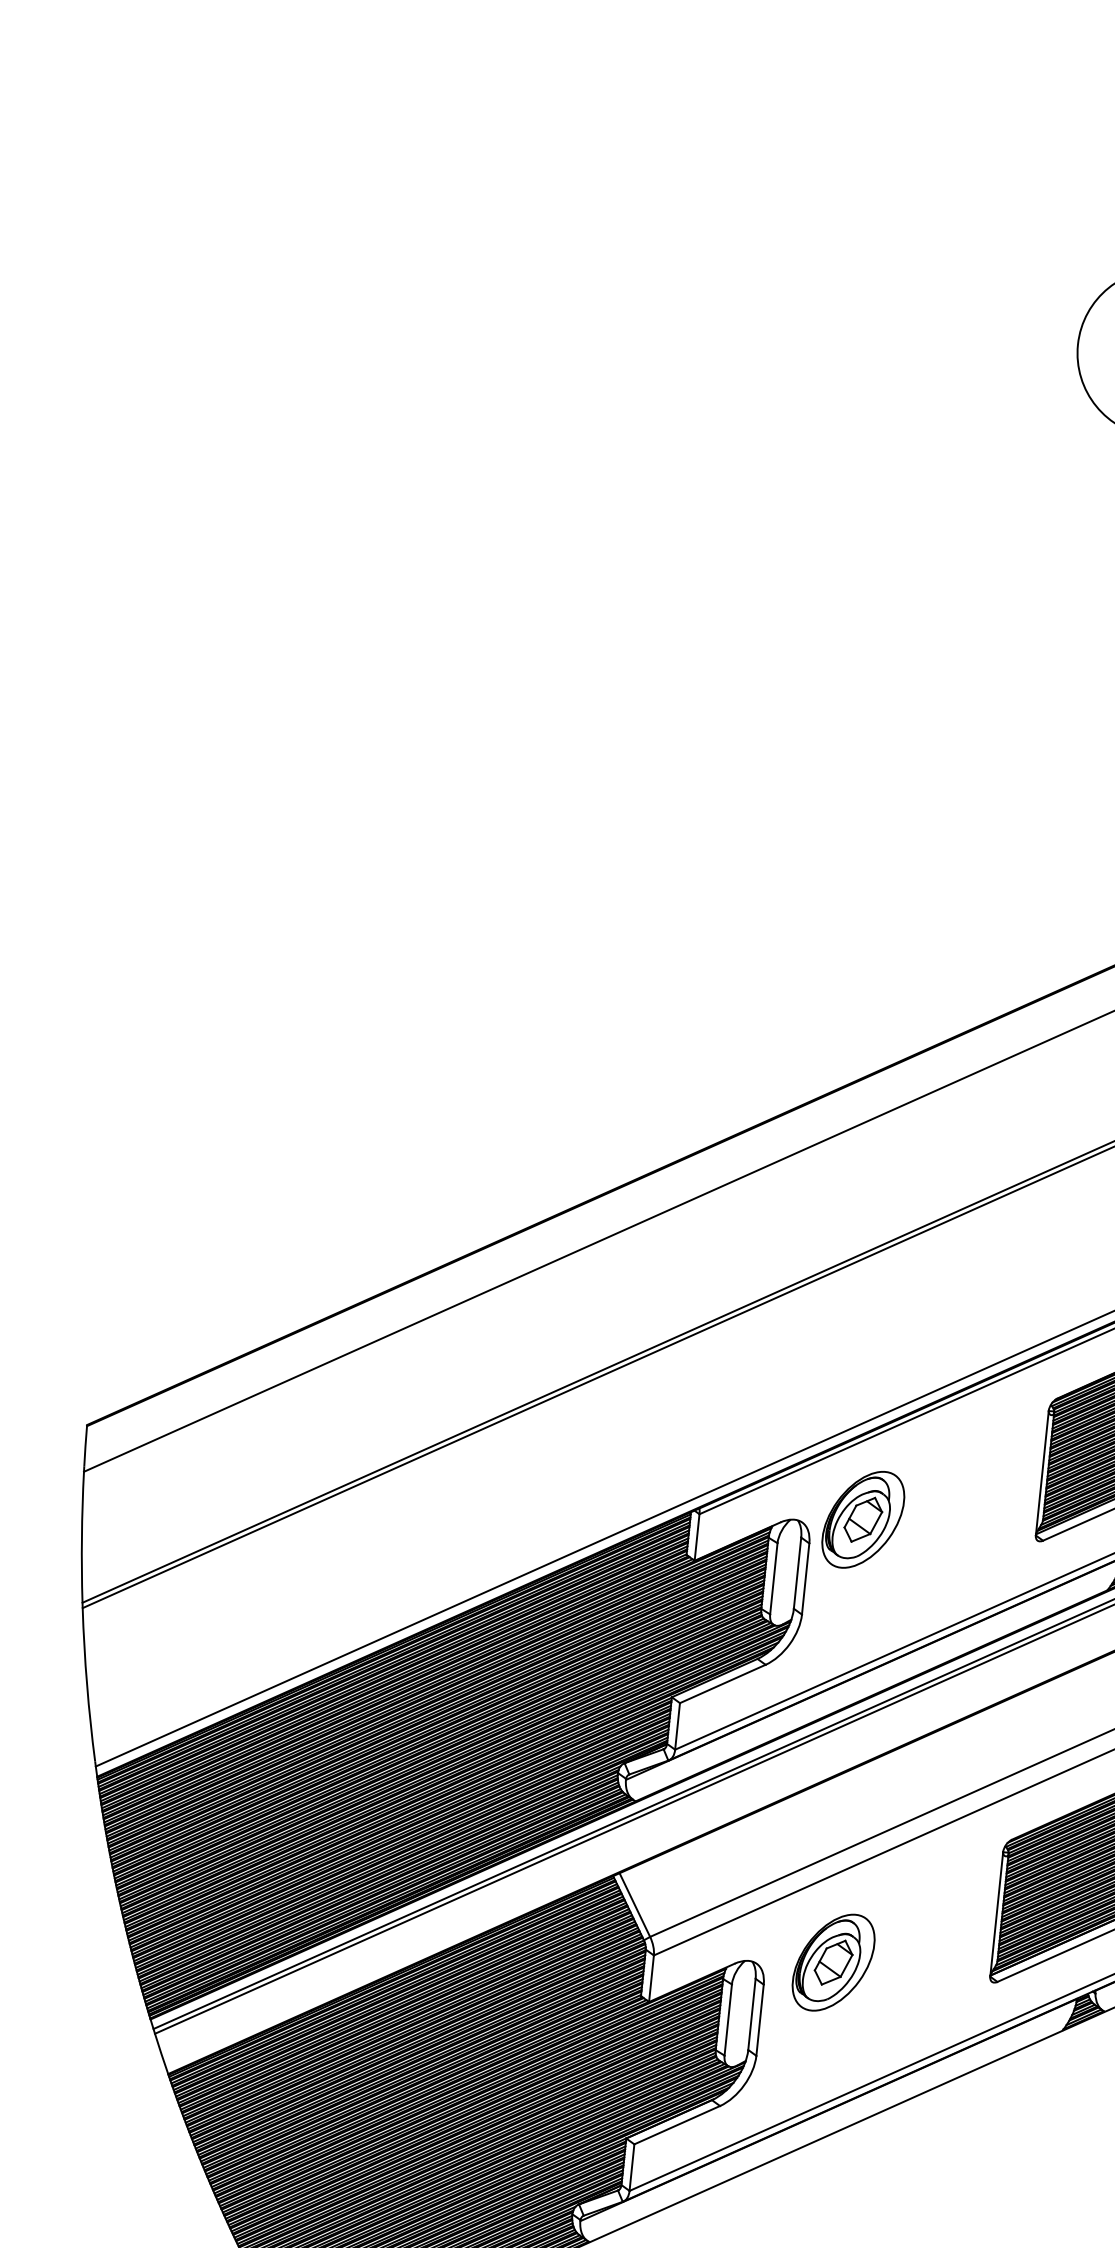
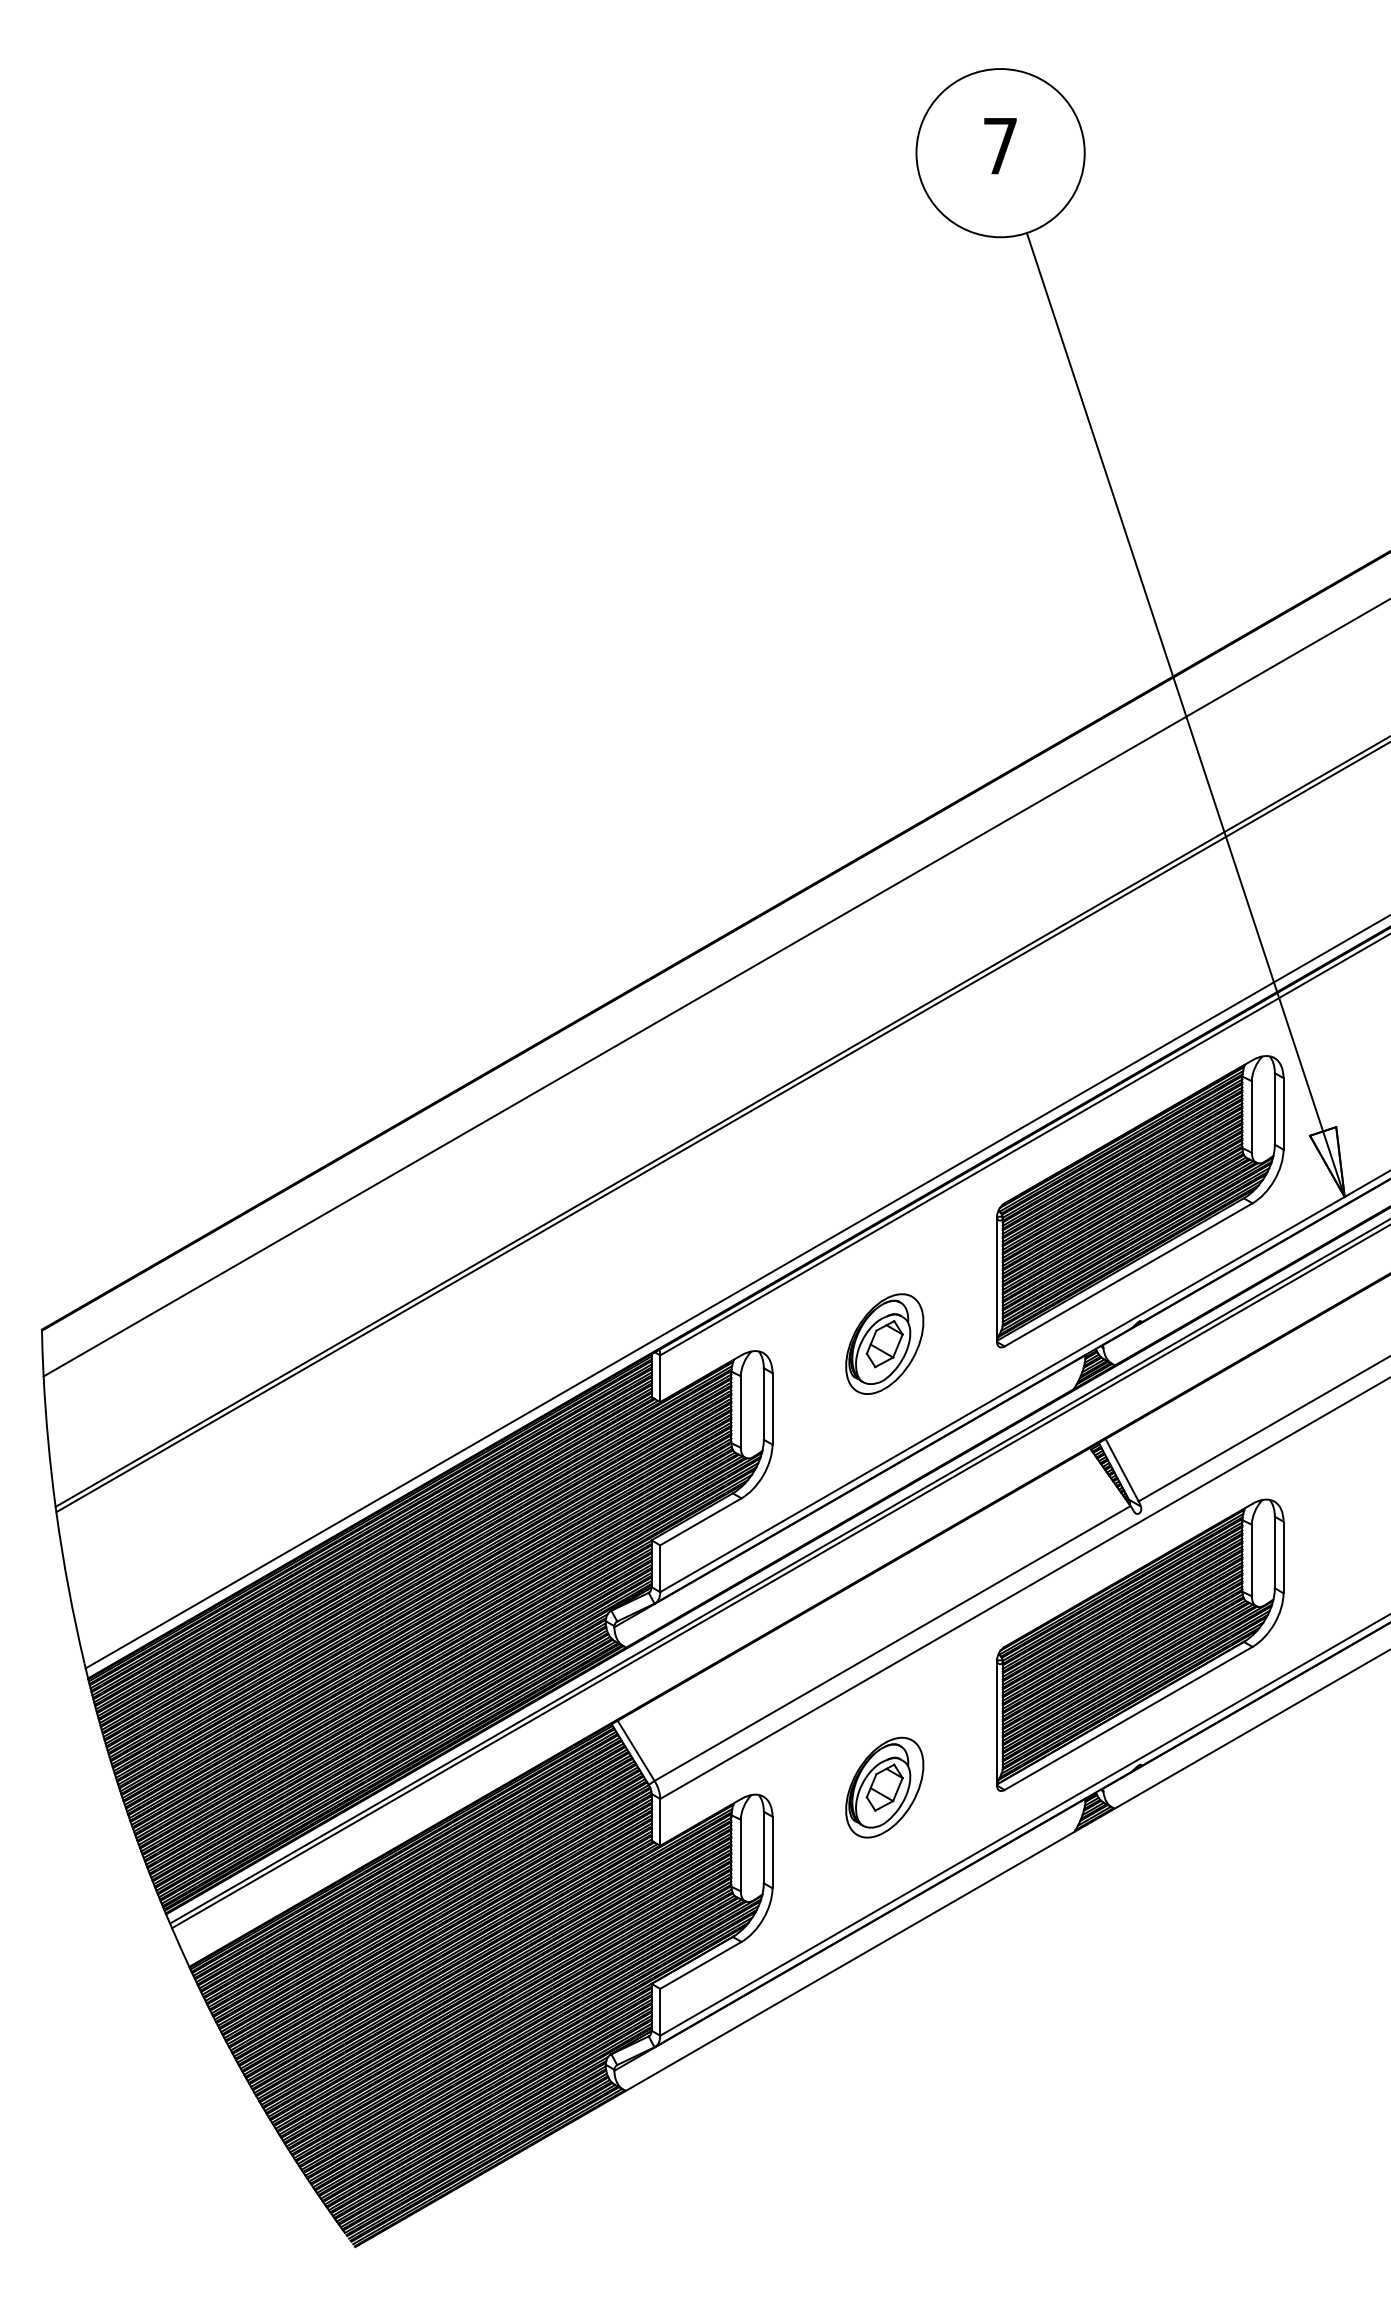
part: (863, 1519) -> (884, 1343), moved
part: (833, 1962) -> (884, 1787), moved

